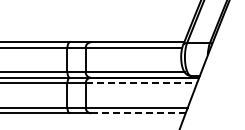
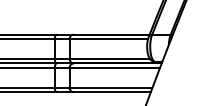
line: (141, 83) -> (114, 68), dashed -> solid
line: (138, 113) -> (112, 92), dashed -> solid

